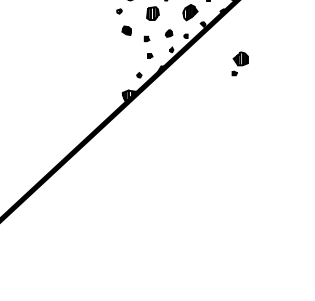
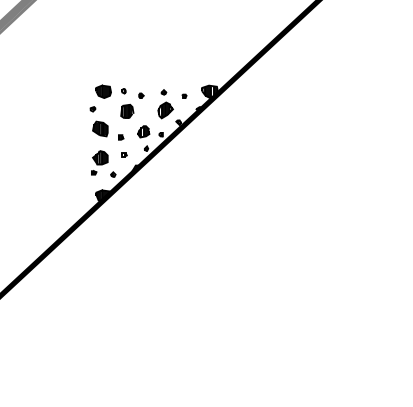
part: (126, 30) -> (100, 128), size x1.67
part: (168, 33) -> (143, 131), size x1.67
part: (240, 63) -> (99, 162), moved

